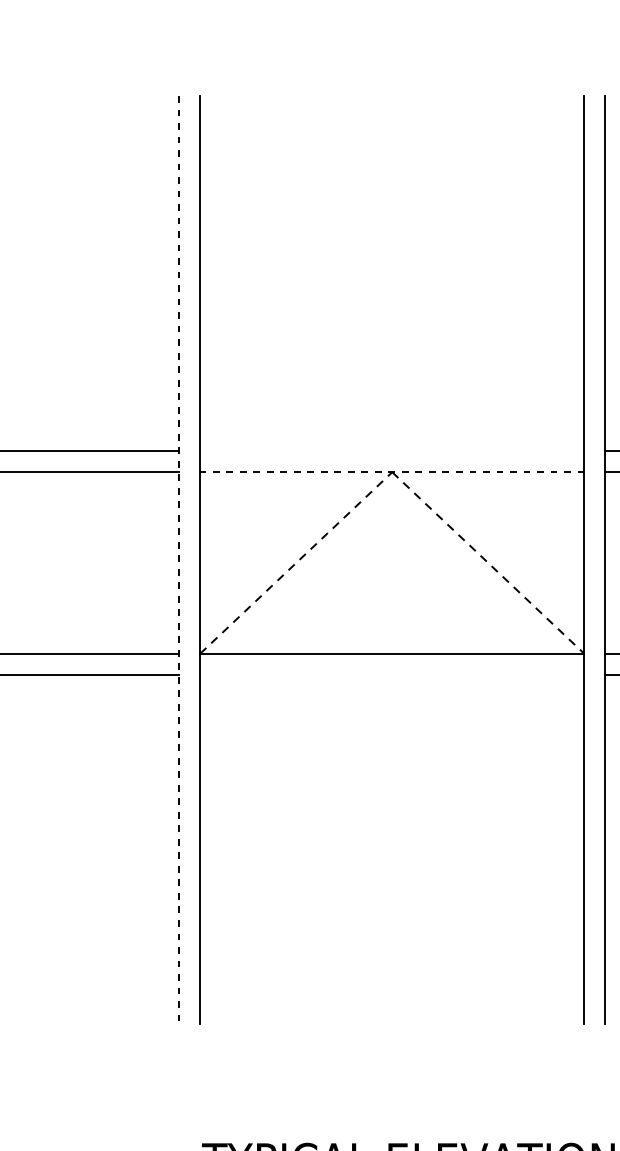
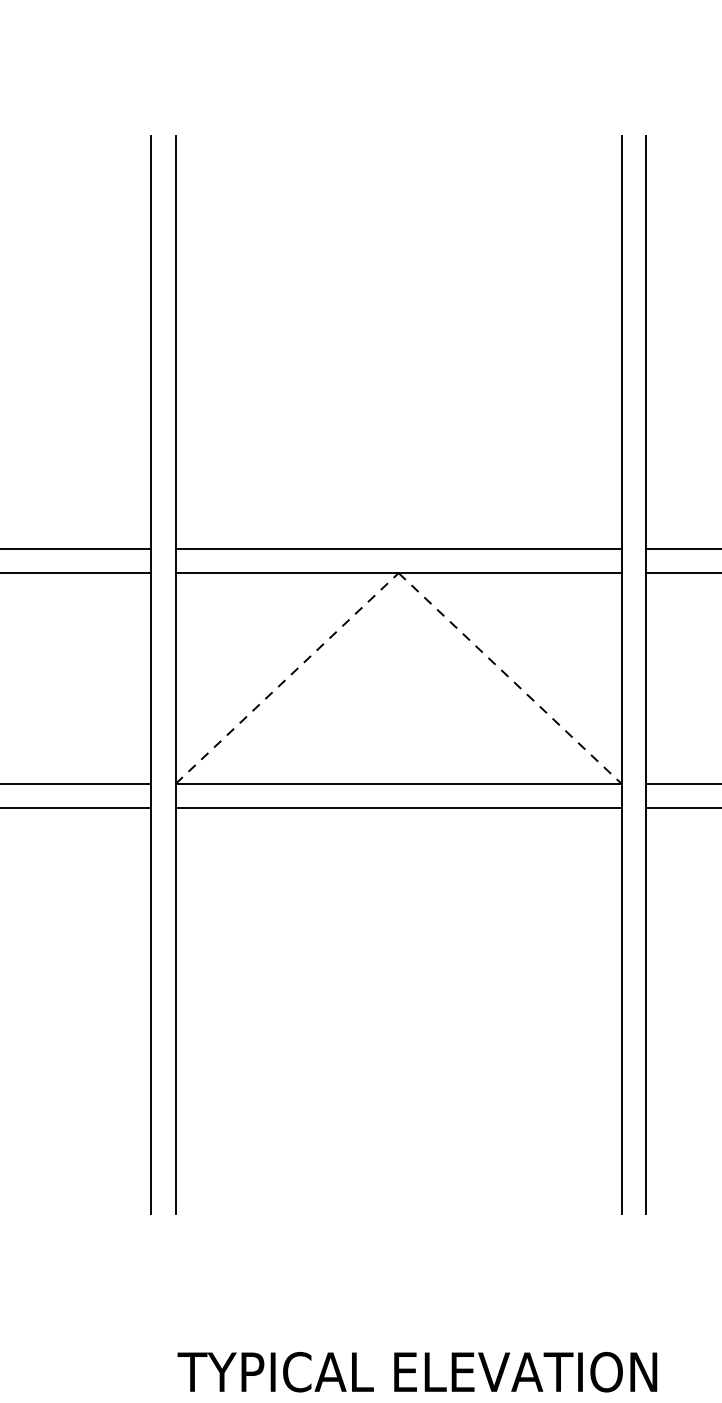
line: (392, 451) -> (398, 548), added
line: (392, 472) -> (398, 573), dashed -> solid
line: (179, 560) -> (151, 675), dashed -> solid
line: (392, 674) -> (398, 808), added

